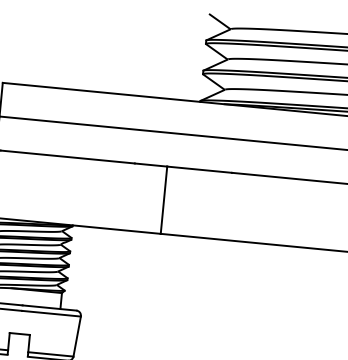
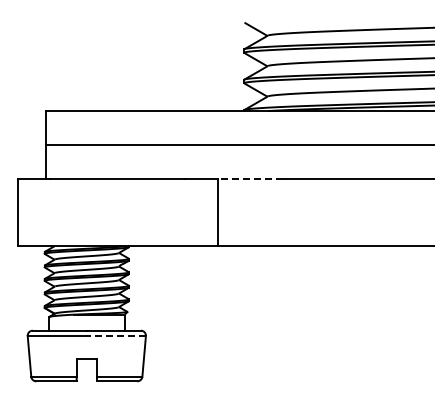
line: (200, 169) -> (250, 178), solid -> dashed
line: (51, 314) -> (116, 336), solid -> dashed

